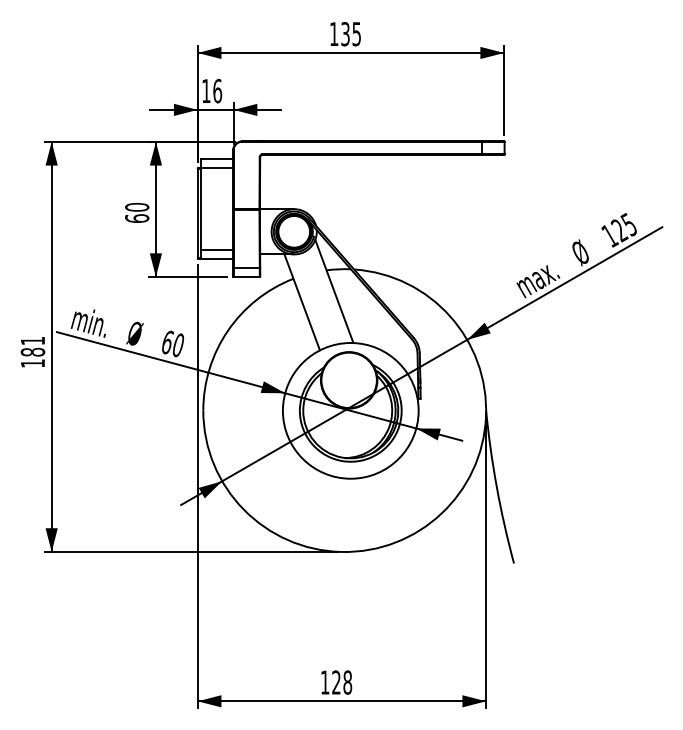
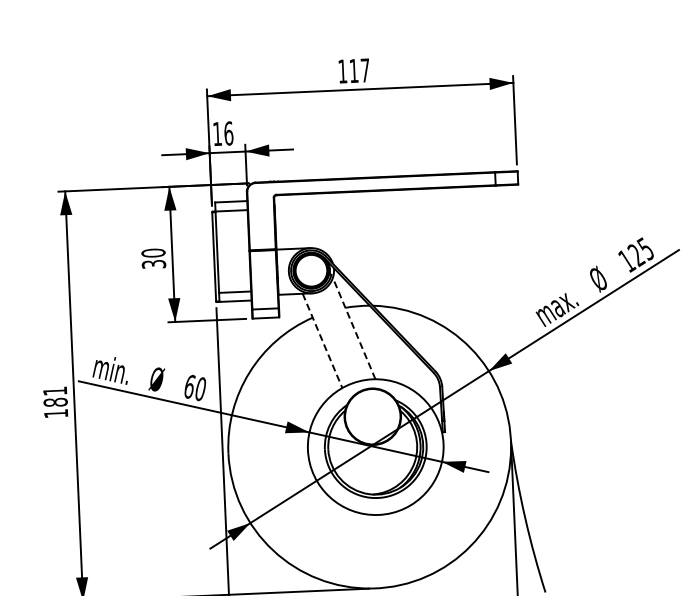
text: (350, 33) -> (359, 70), 135 -> 117
text: (137, 218) -> (154, 264), 60 -> 30
line: (334, 291) -> (354, 328), solid -> dashed
line: (302, 302) -> (322, 340), solid -> dashed

